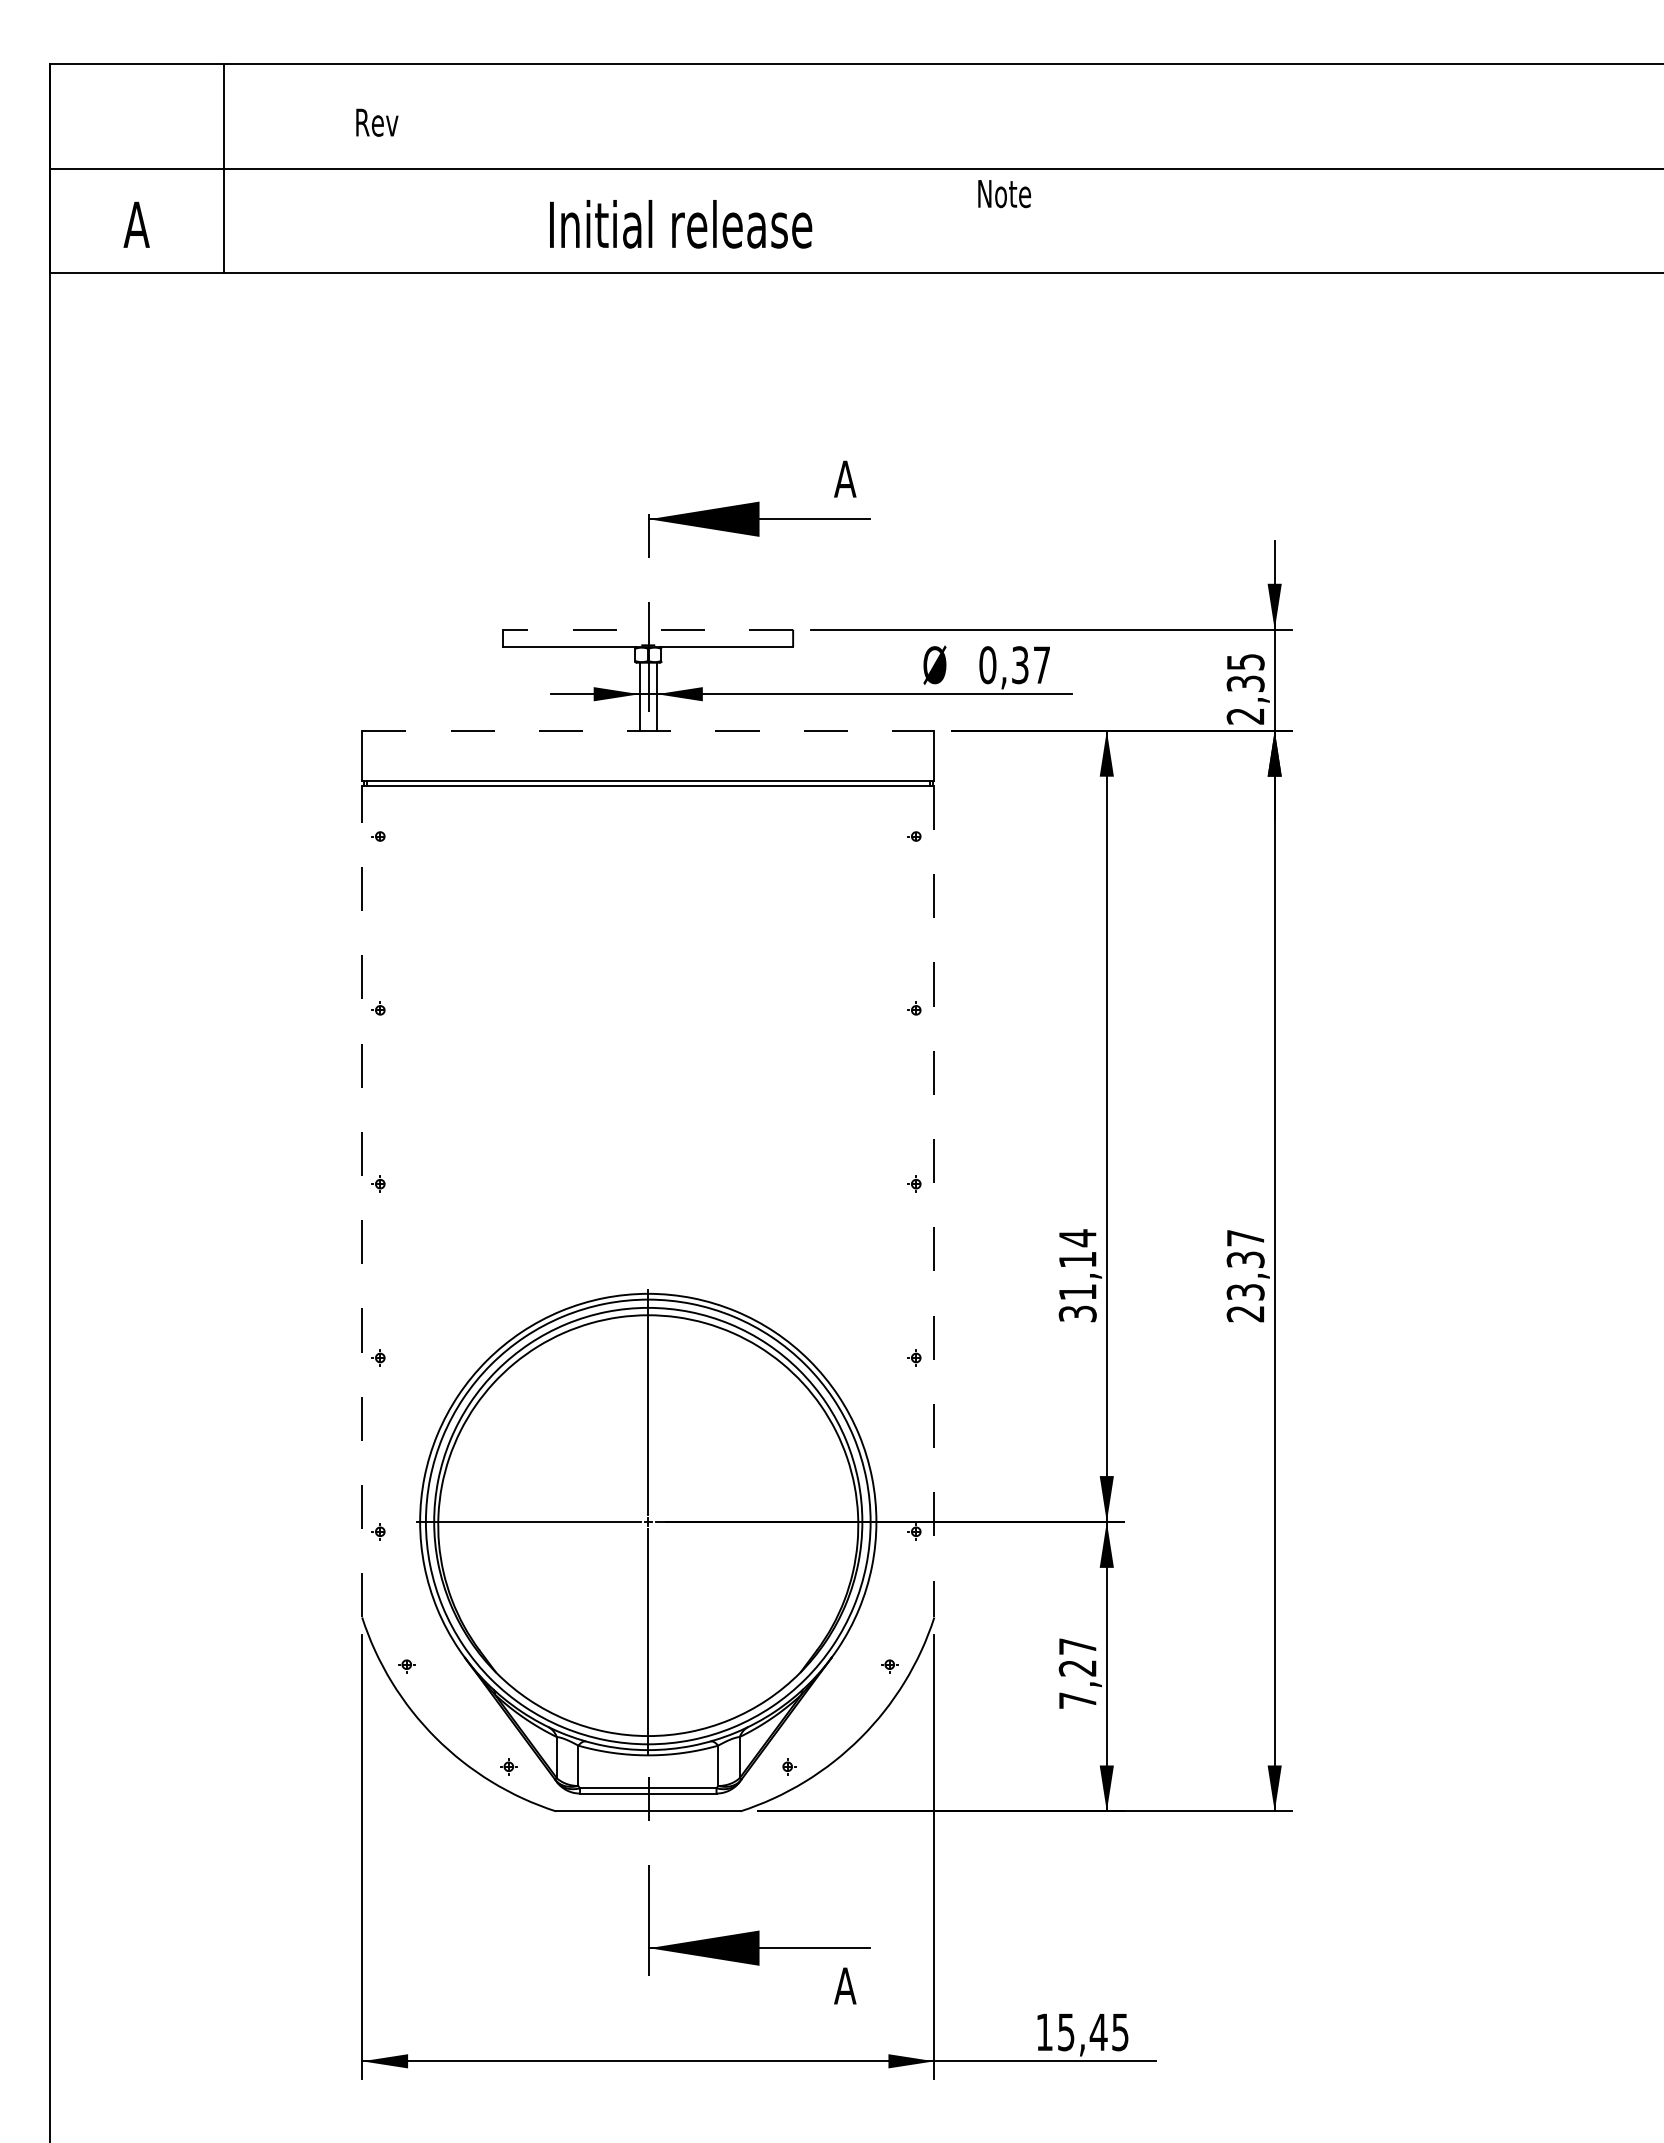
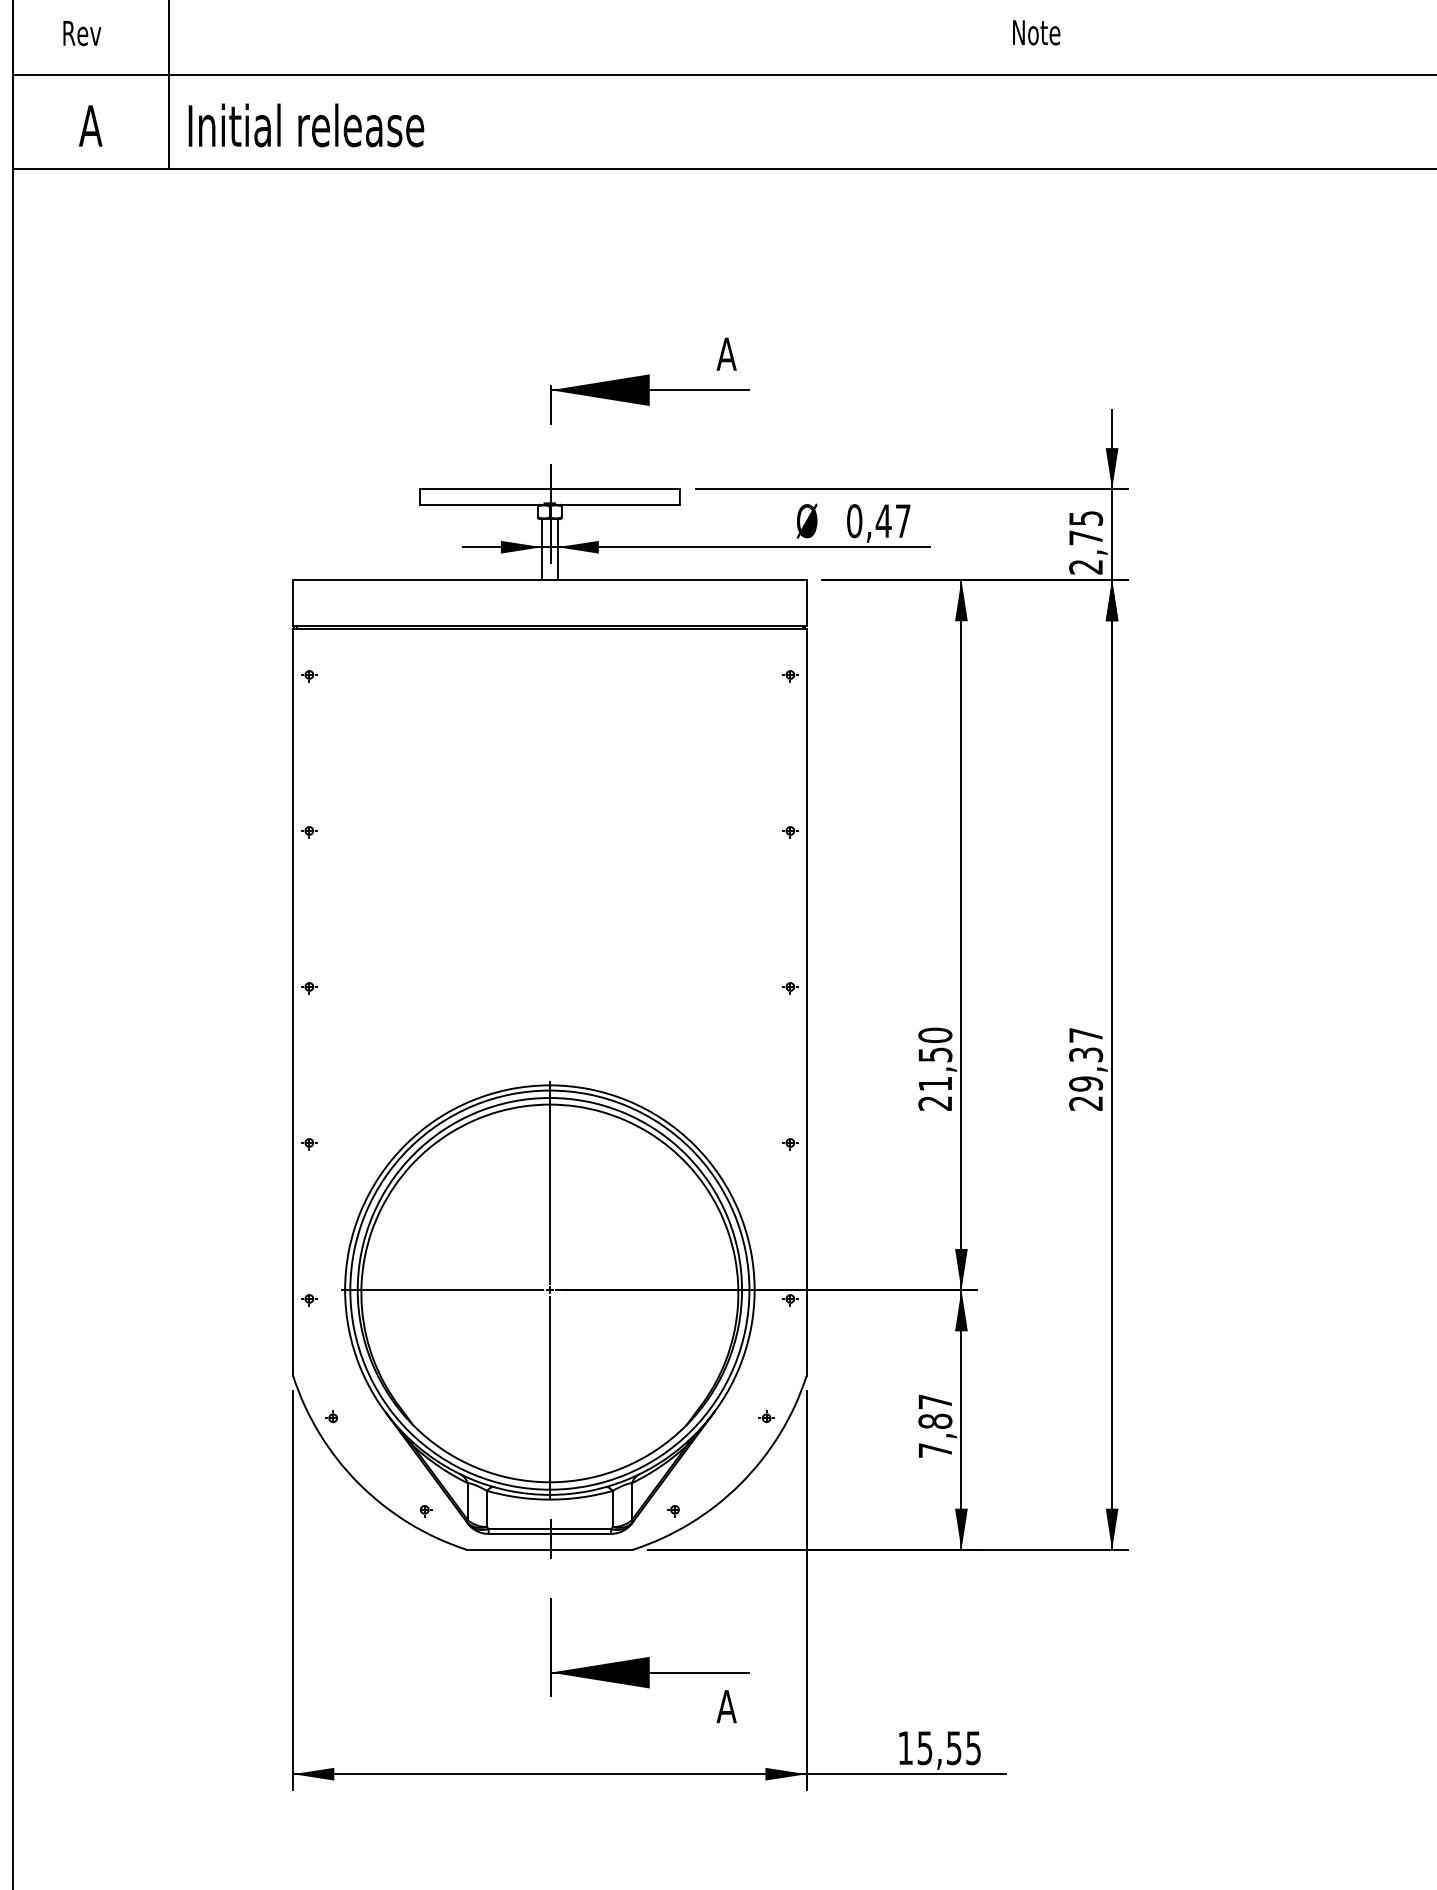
text: (377, 122) -> (82, 33), moved
text: (1004, 194) -> (1036, 33), moved
text: (681, 224) -> (306, 125), moved
line: (647, 629) -> (549, 489), dashed -> solid
text: (1020, 665) -> (883, 521), 0,37 -> 0,47
text: (1245, 683) -> (1085, 537), 2,35 -> 2,75
line: (648, 730) -> (550, 579), dashed -> solid
line: (362, 1201) -> (293, 1002), dashed -> solid
line: (934, 1201) -> (806, 1002), dashed -> solid
text: (1077, 1275) -> (935, 1068), 31,14 -> 21,50
text: (1245, 1291) -> (1085, 1083), 23,37 -> 29,37
text: (1077, 1667) -> (935, 1420), 7,27 -> 7,87
text: (1098, 2032) -> (953, 1748), 15,45 -> 15,55

